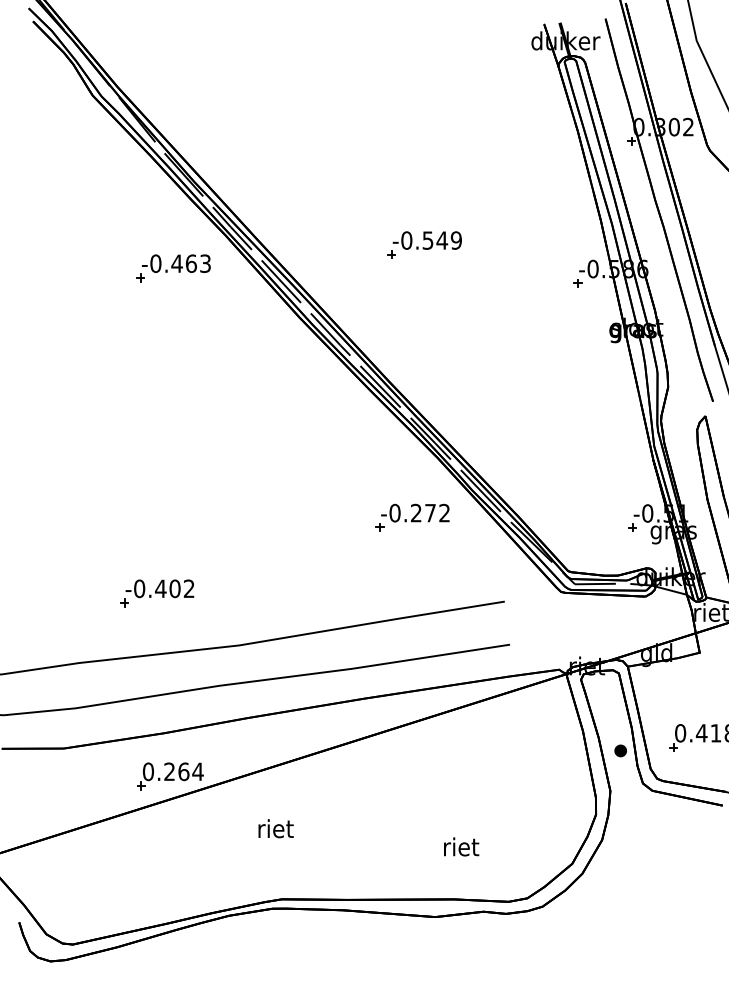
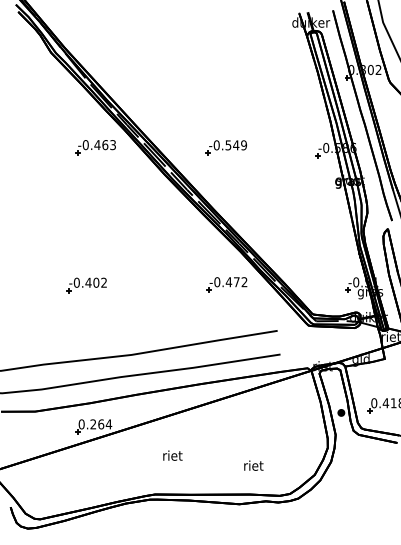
part: (422, 244) -> (225, 147), moved
text: (415, 513) -> (228, 282), -0.272 -> -0.472
part: (157, 593) -> (86, 285), moved
text: (275, 828) -> (172, 455), moved

